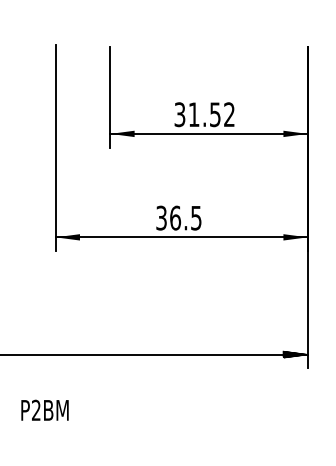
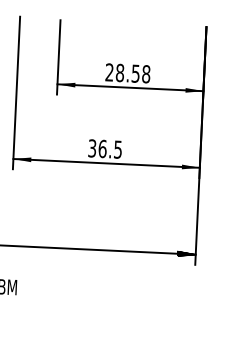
text: (204, 114) -> (127, 73), 31.52 -> 28.58

